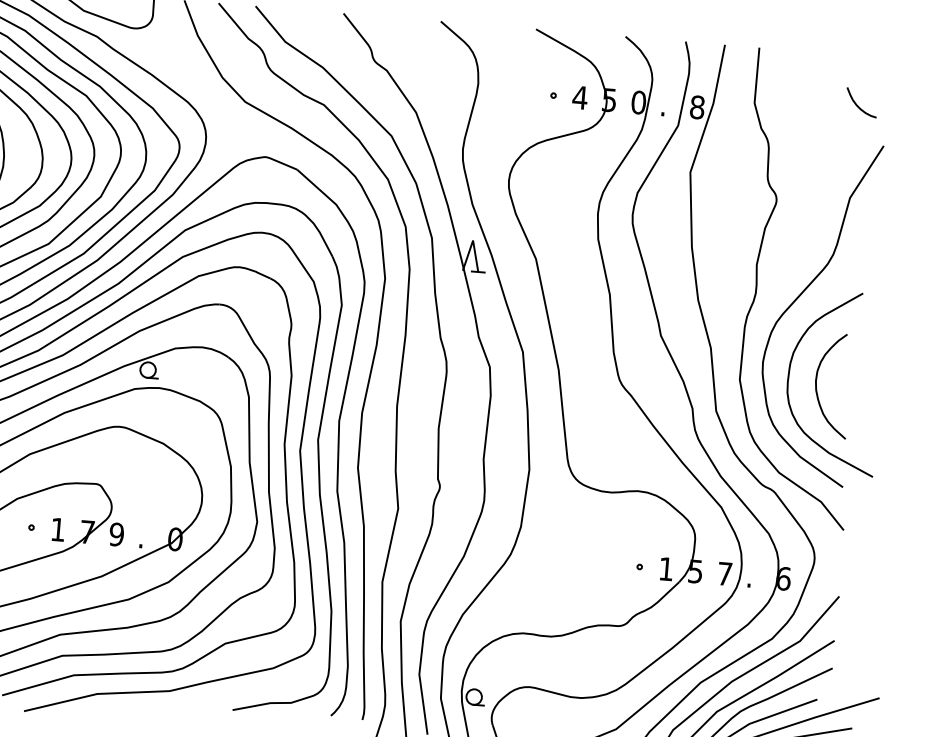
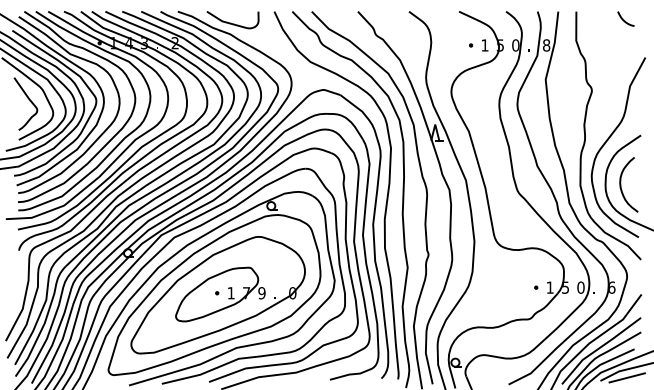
text: (579, 97) -> (484, 45), 4 -> 1
curve: (856, 101) -> (623, 18), moved
text: (724, 573) -> (580, 287), 7 -> 0

